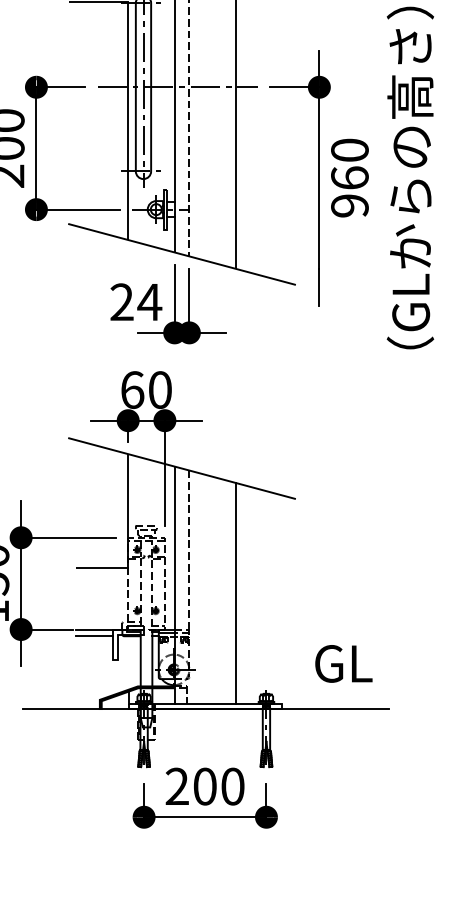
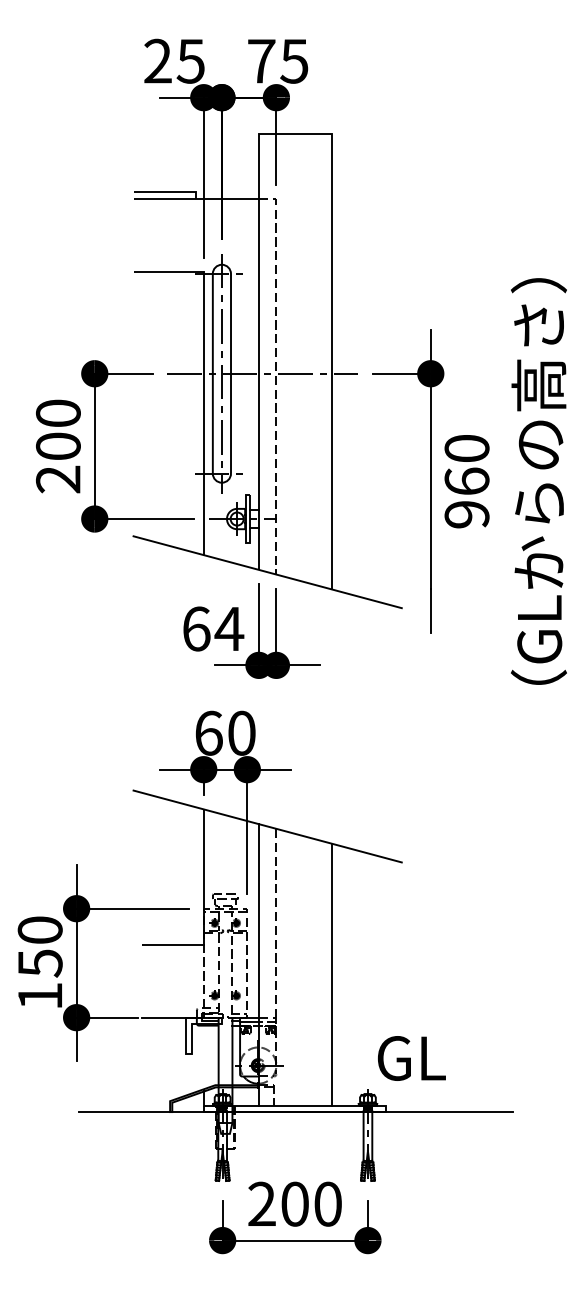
text: (122, 301) -> (196, 628), 24 -> 64
line: (94, 635) -> (163, 1024), removed
text: (343, 663) -> (411, 1058), moved

